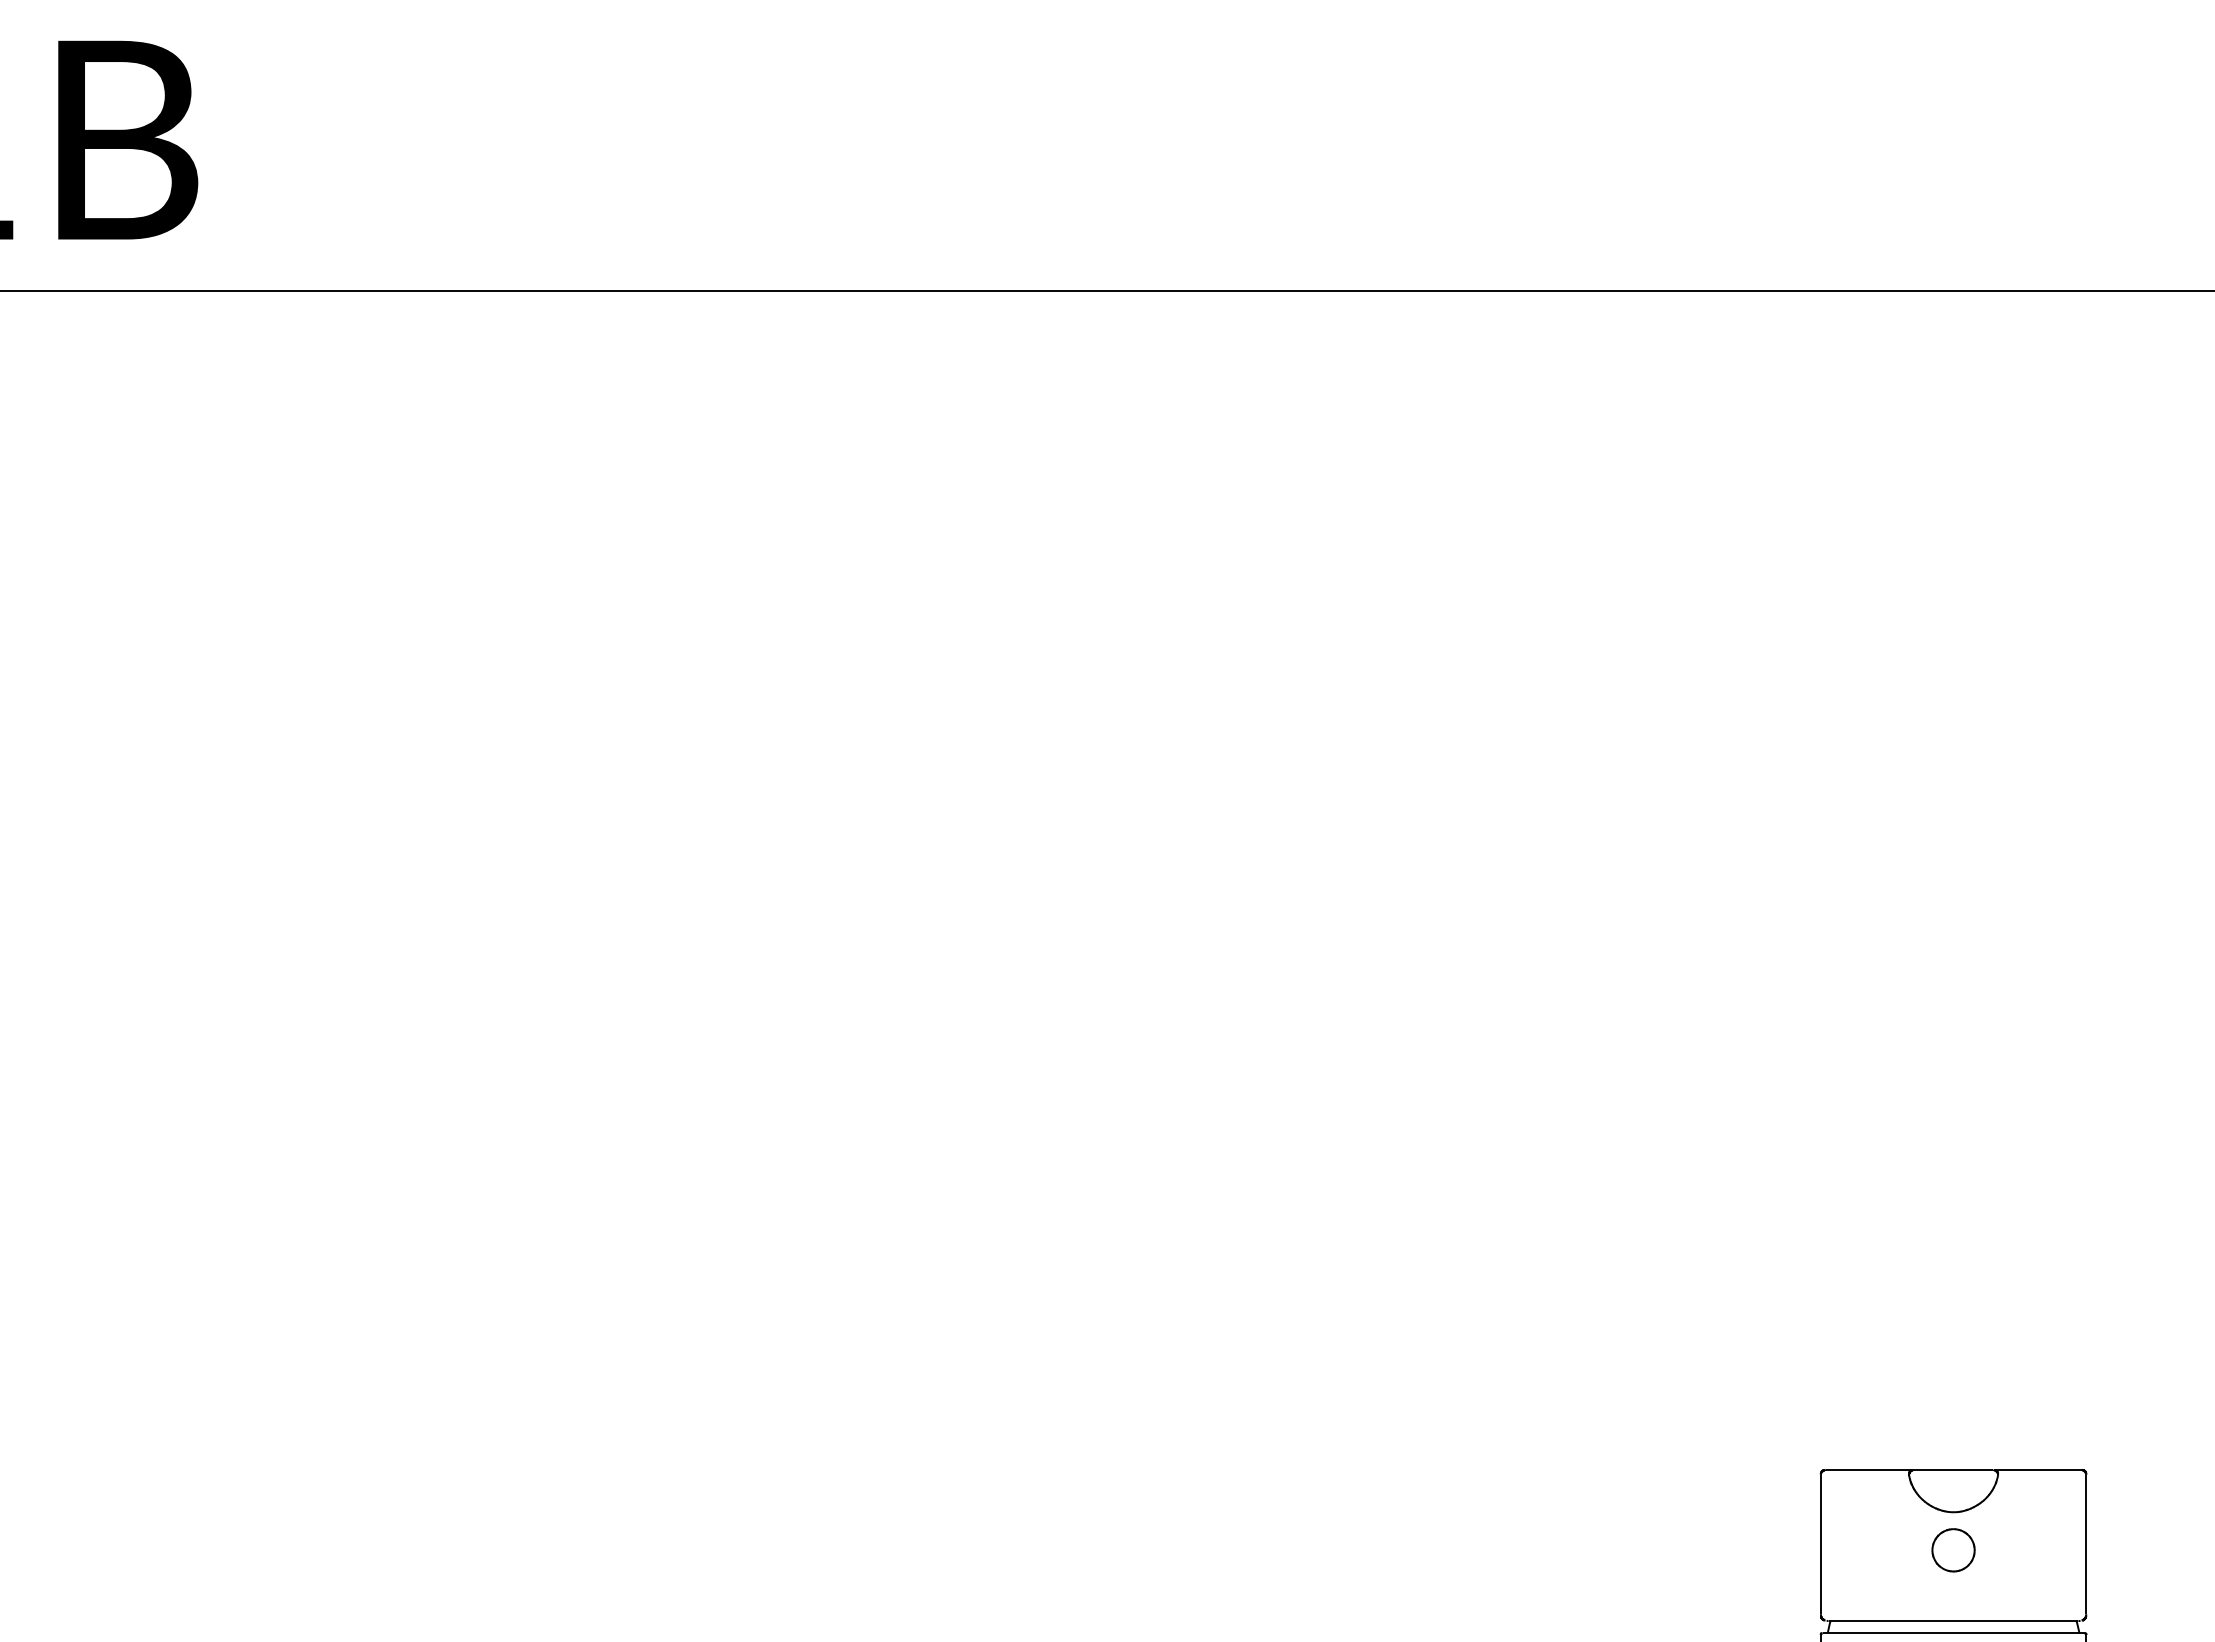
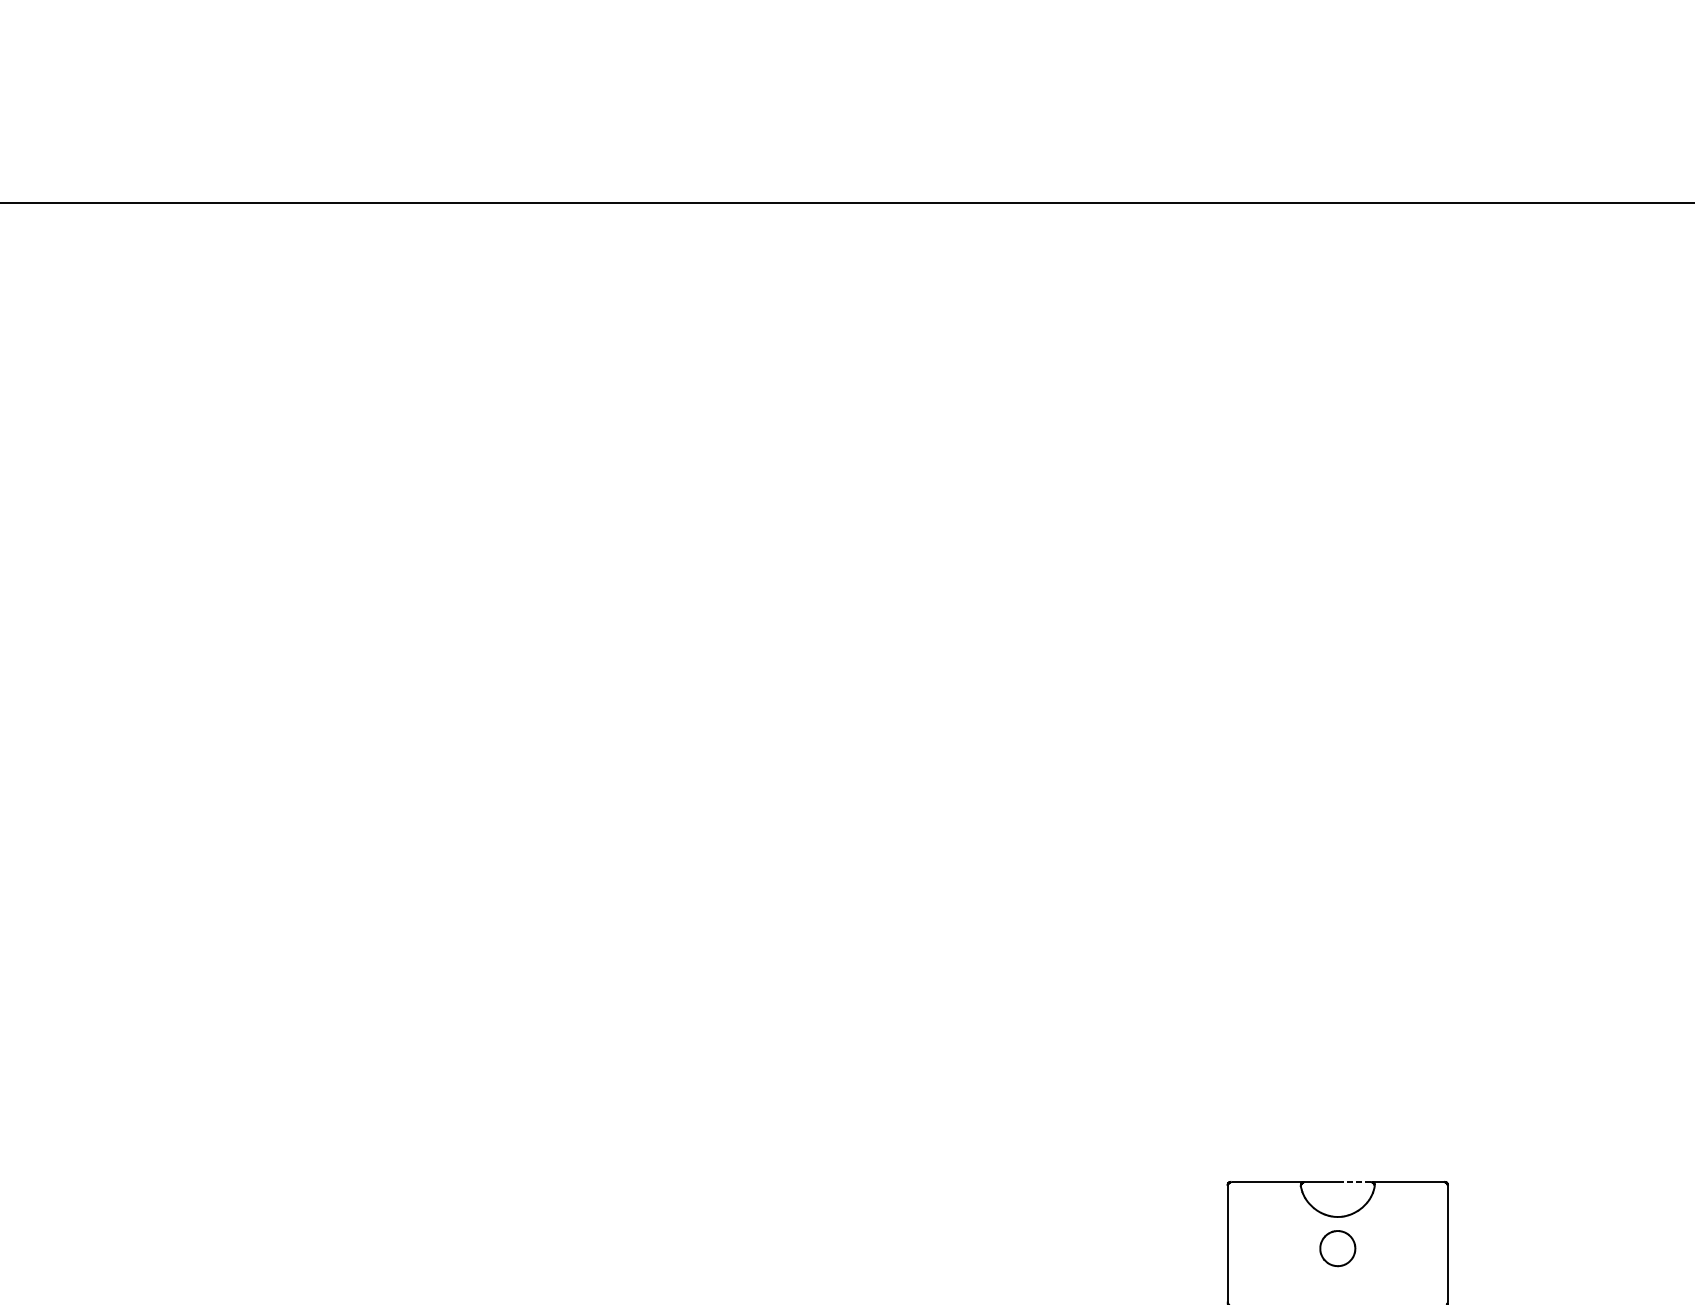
line: (1973, 1469) -> (1354, 1181), solid -> dashed

